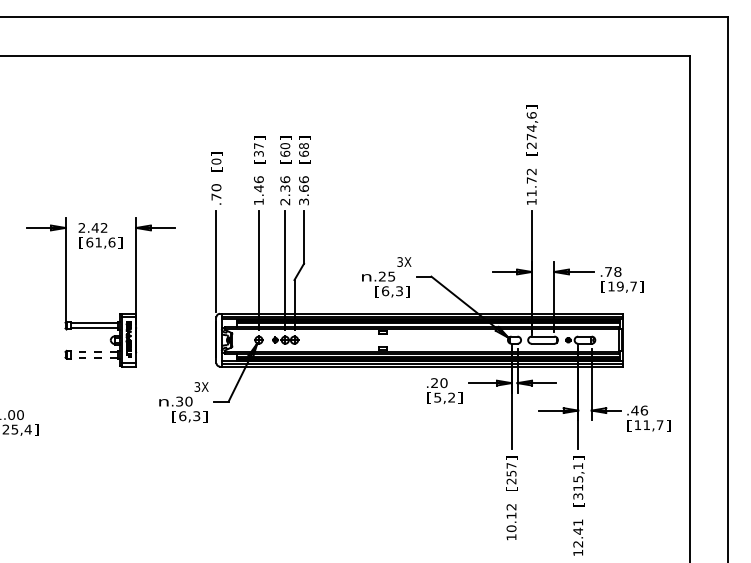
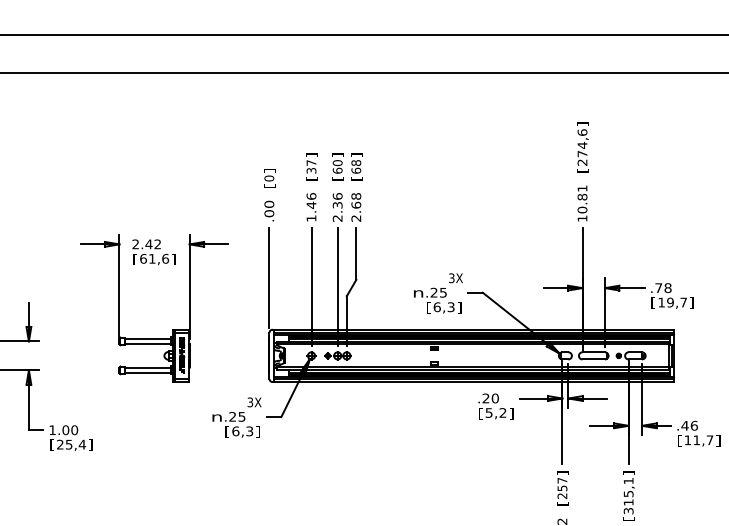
text: (531, 182) -> (582, 199), 11.72 -> 10.81
text: (303, 190) -> (355, 207), 3.66 -> 2.68
text: (216, 196) -> (269, 213), .70 -> .00
line: (93, 351) -> (147, 367), dashed -> solid
line: (93, 357) -> (147, 373), dashed -> solid
text: (184, 401) -> (237, 416), .30 -> .25

